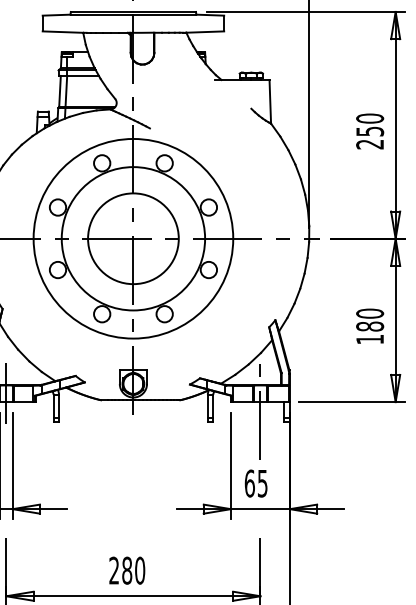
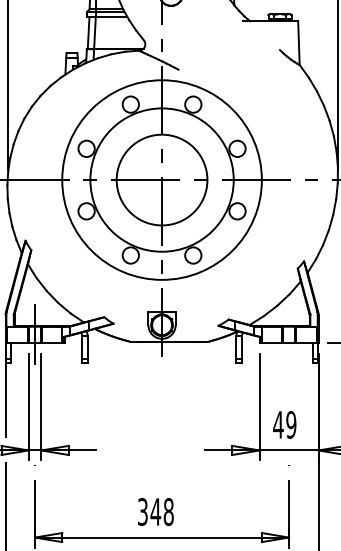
line: (260, 411) -> (289, 352), removed
text: (255, 483) -> (284, 424), 65 -> 49
text: (127, 570) -> (156, 511), 280 -> 348

